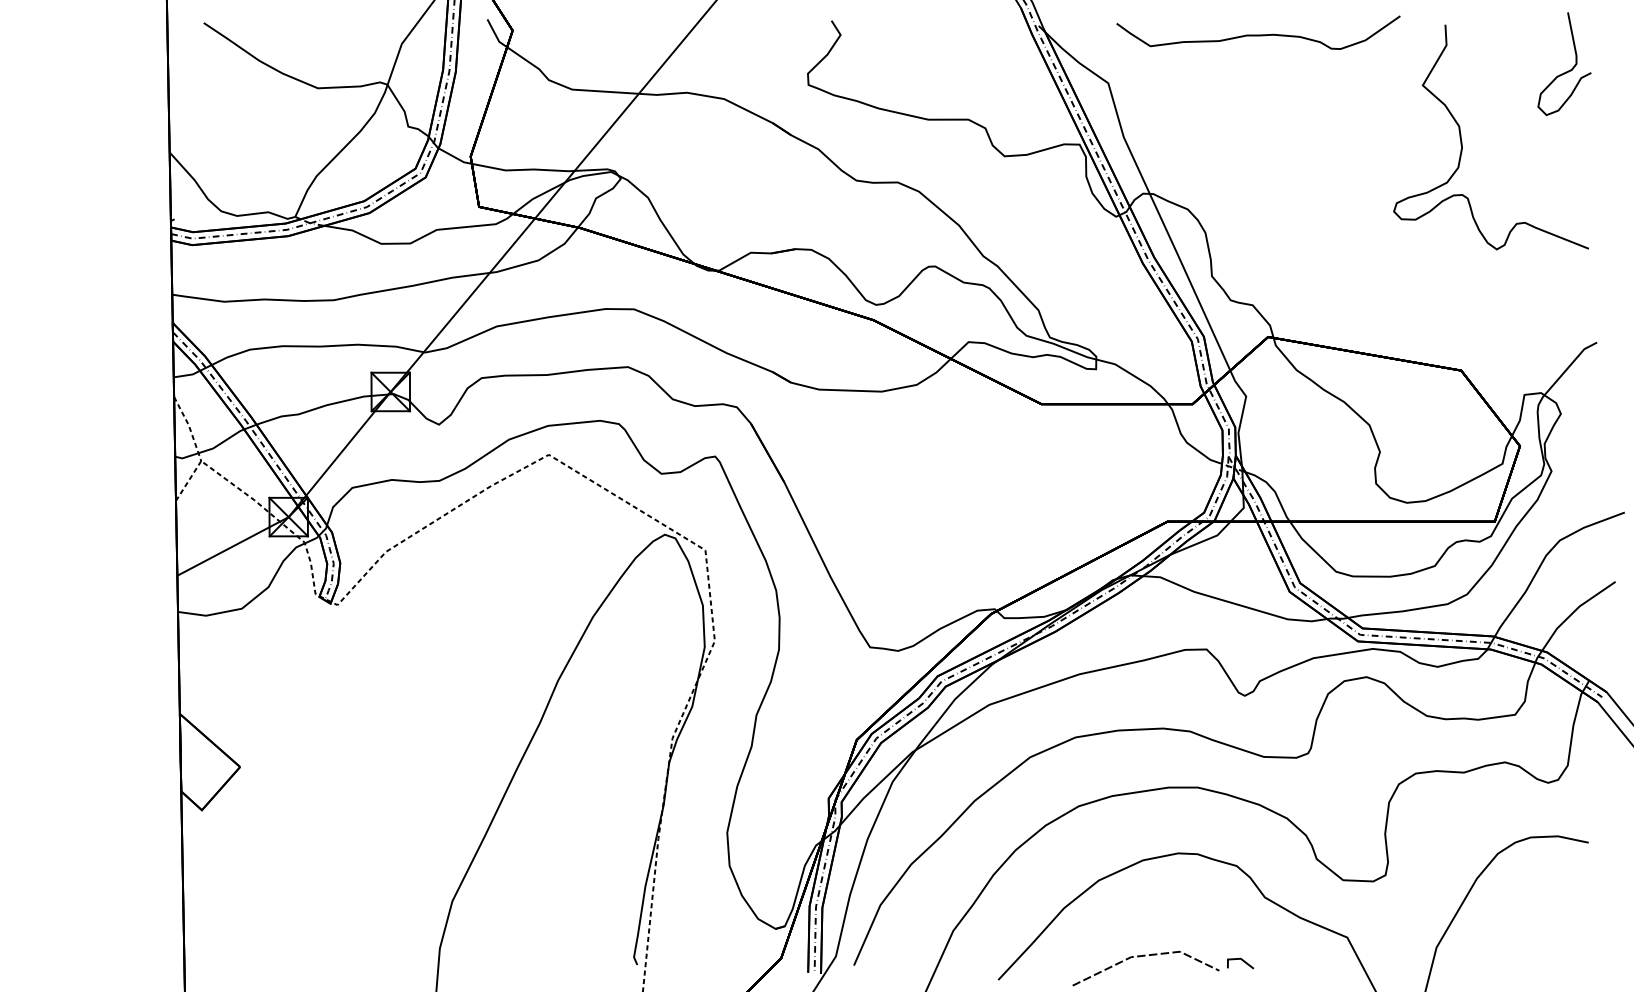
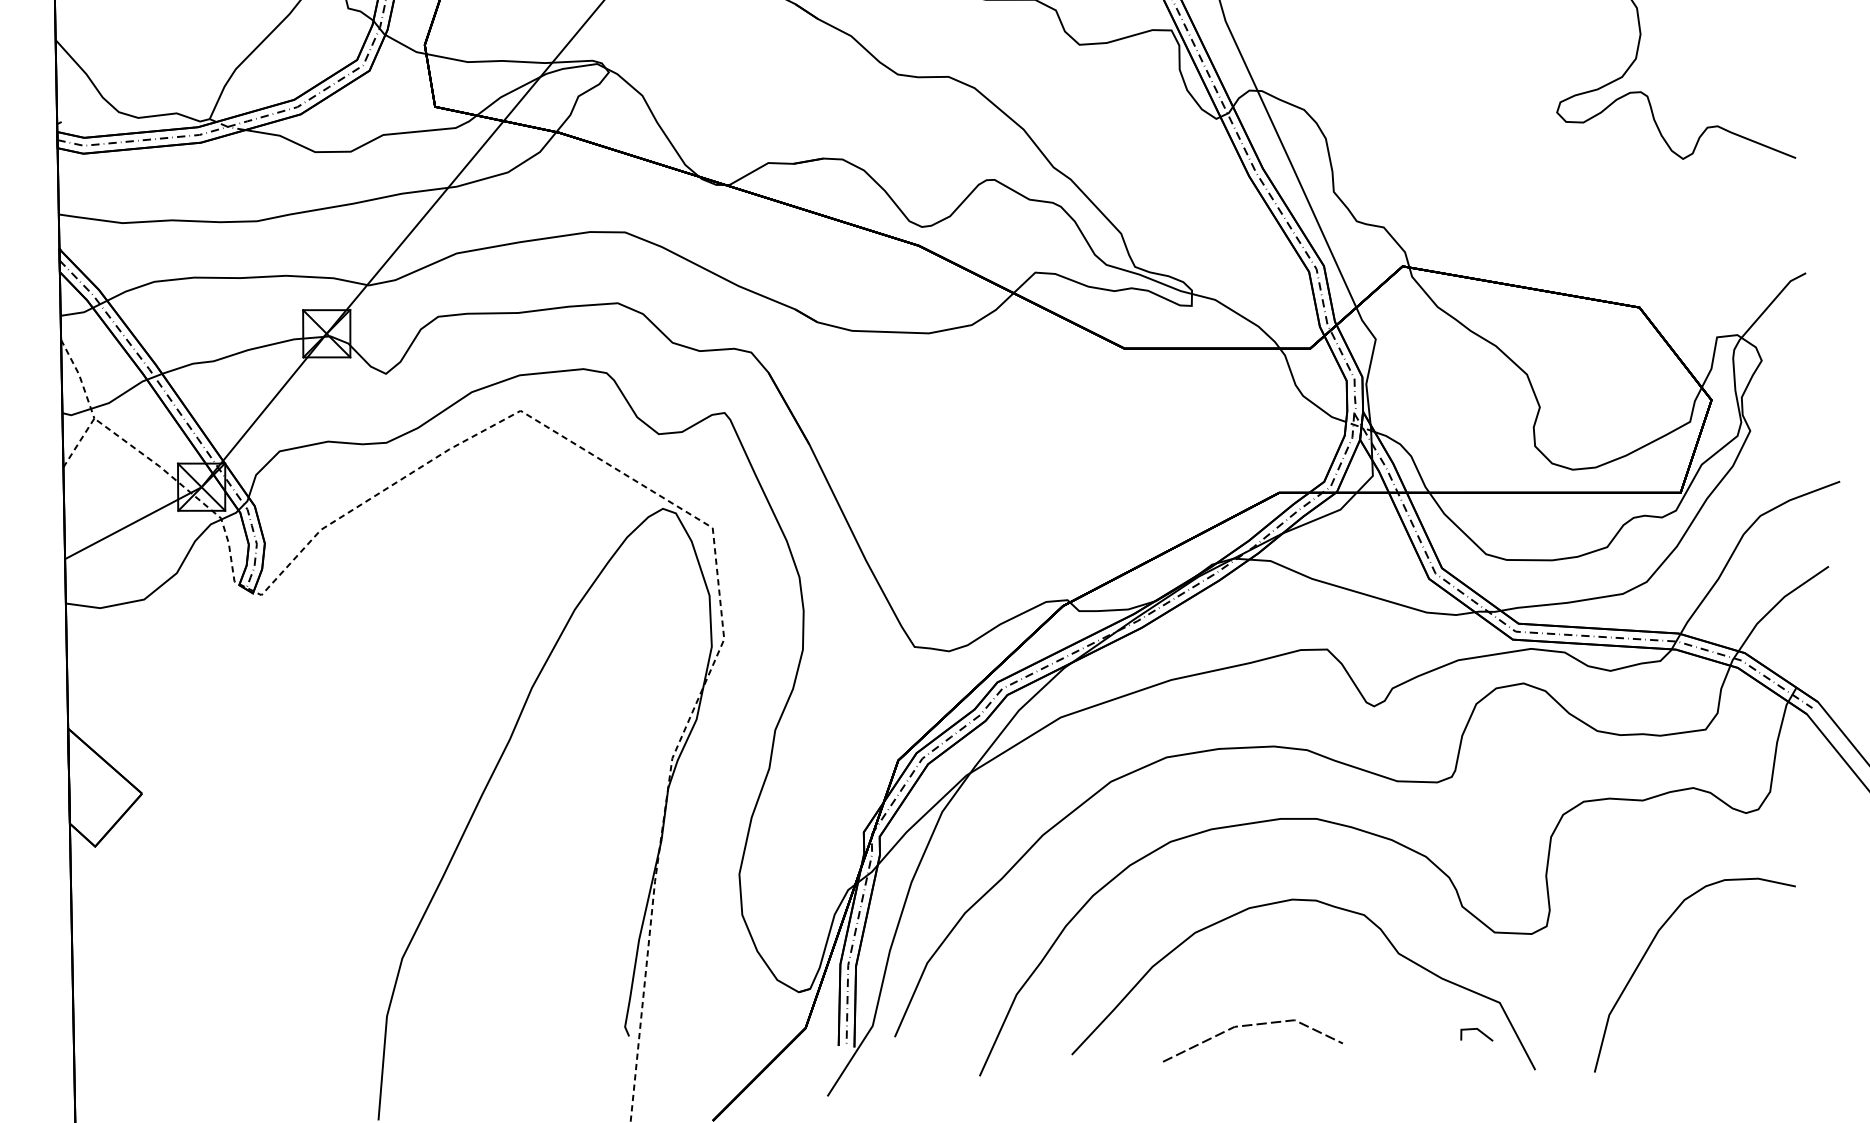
line: (1242, 961) -> (1479, 1032), moved

